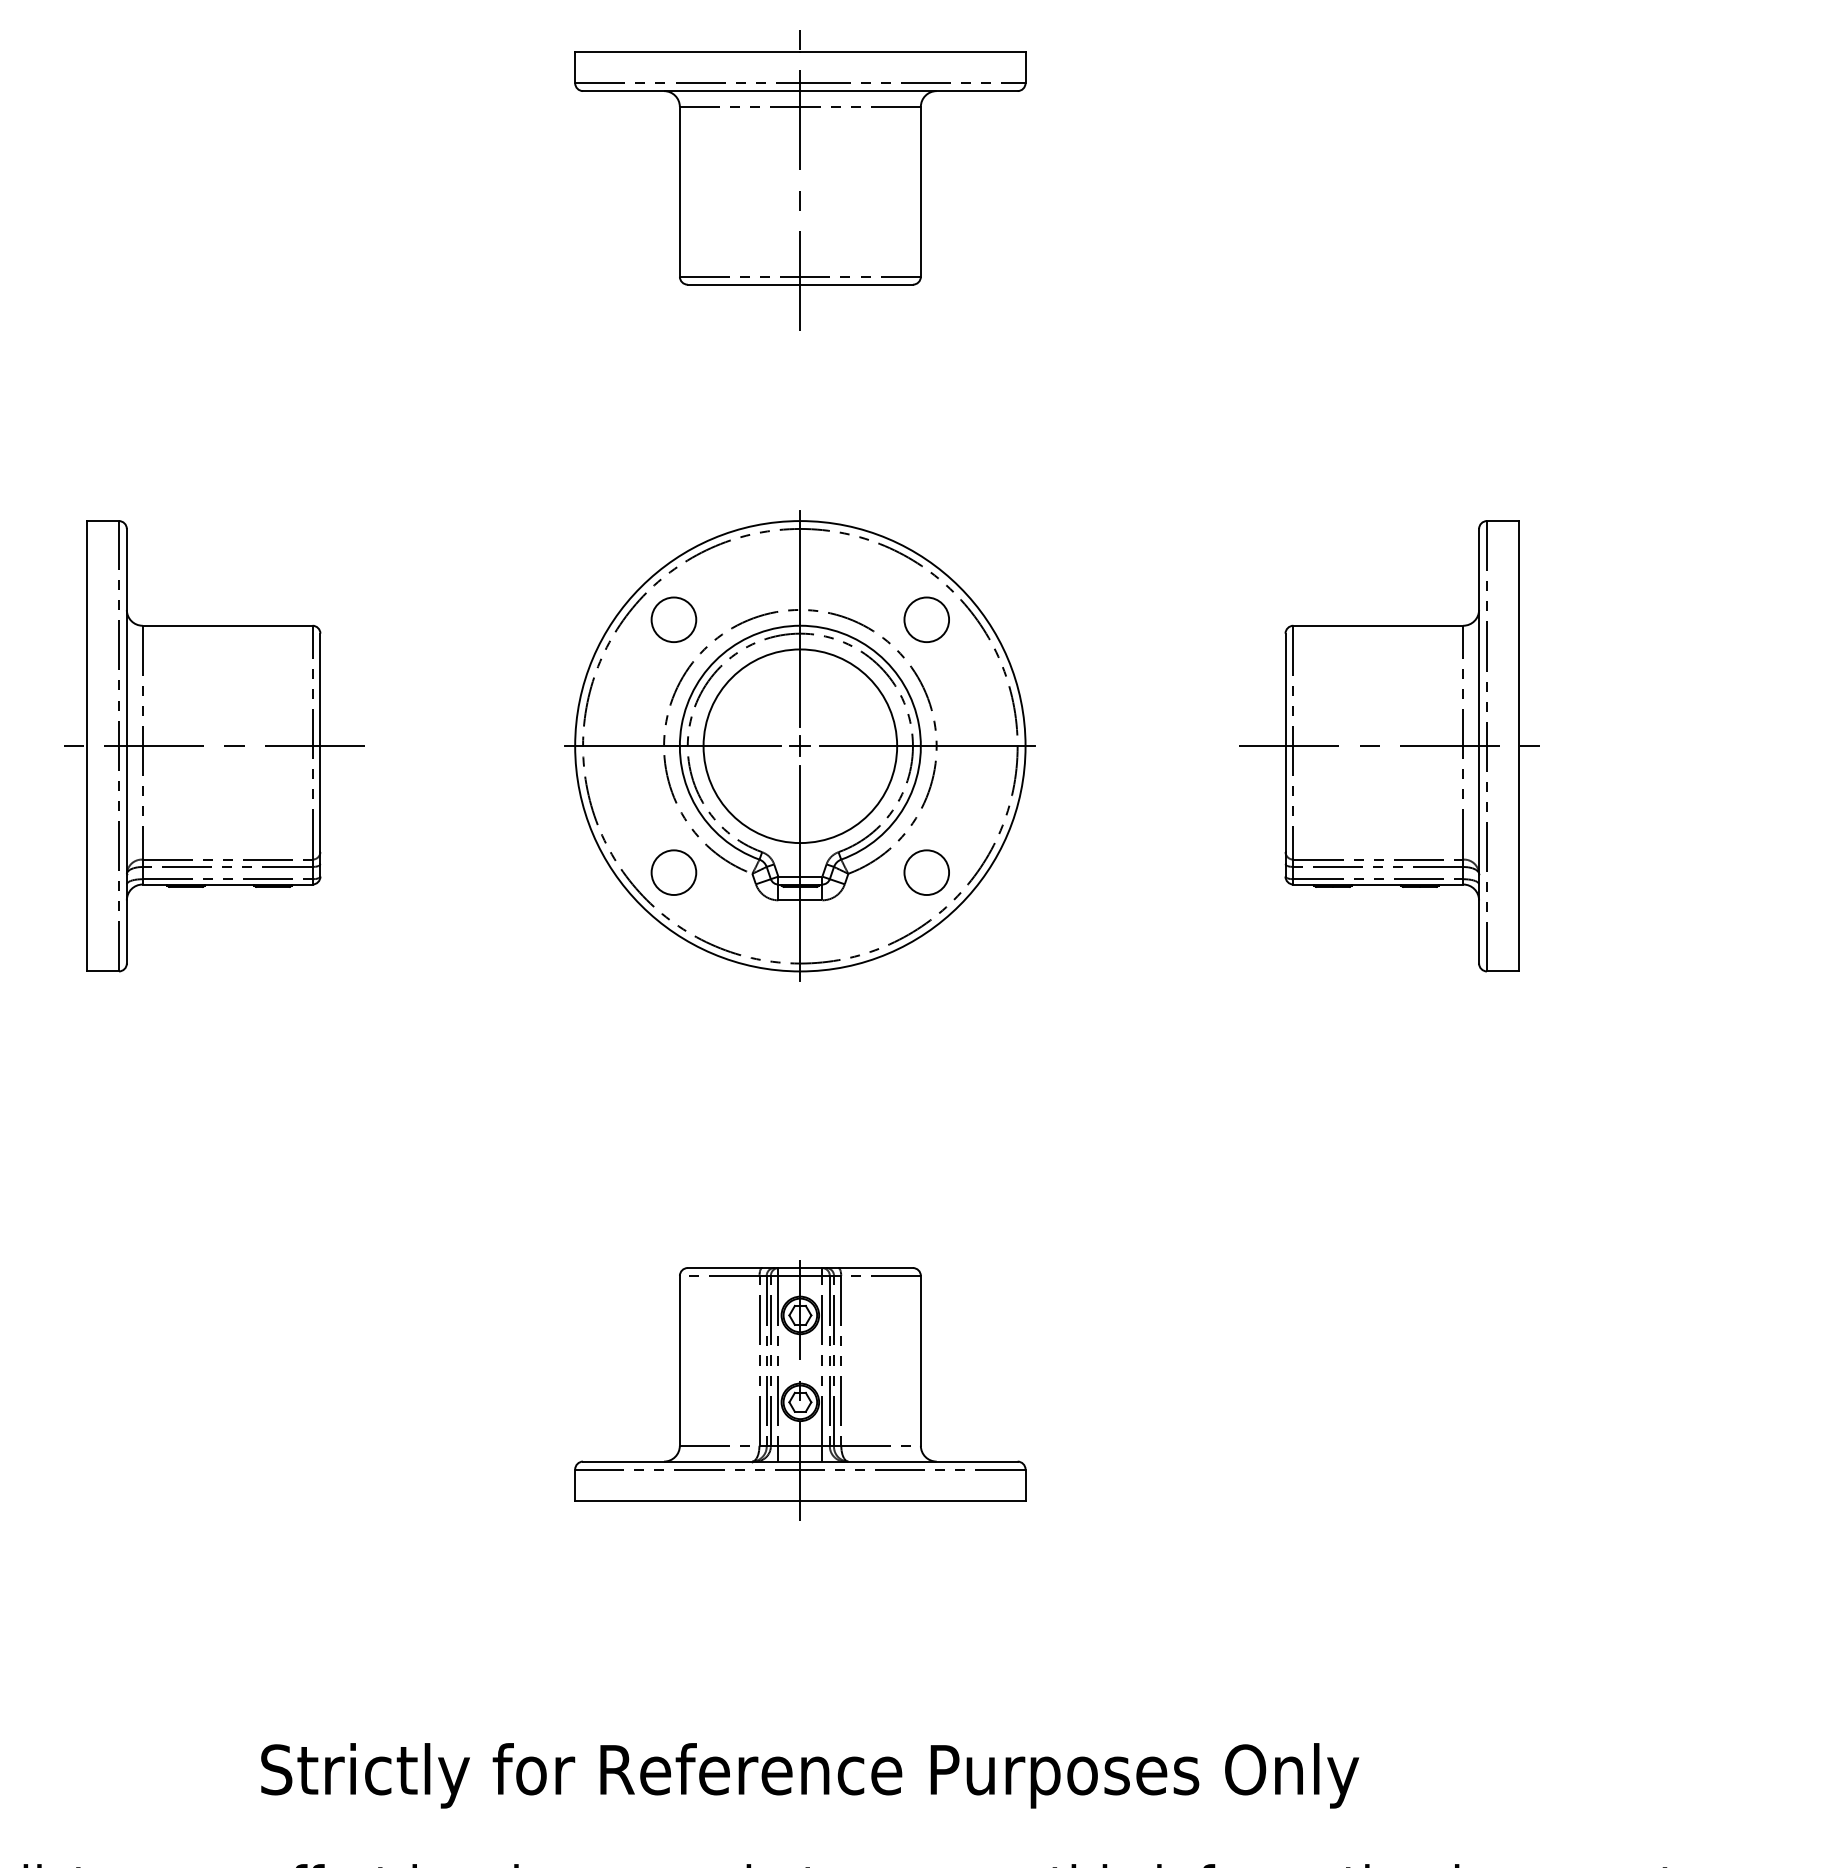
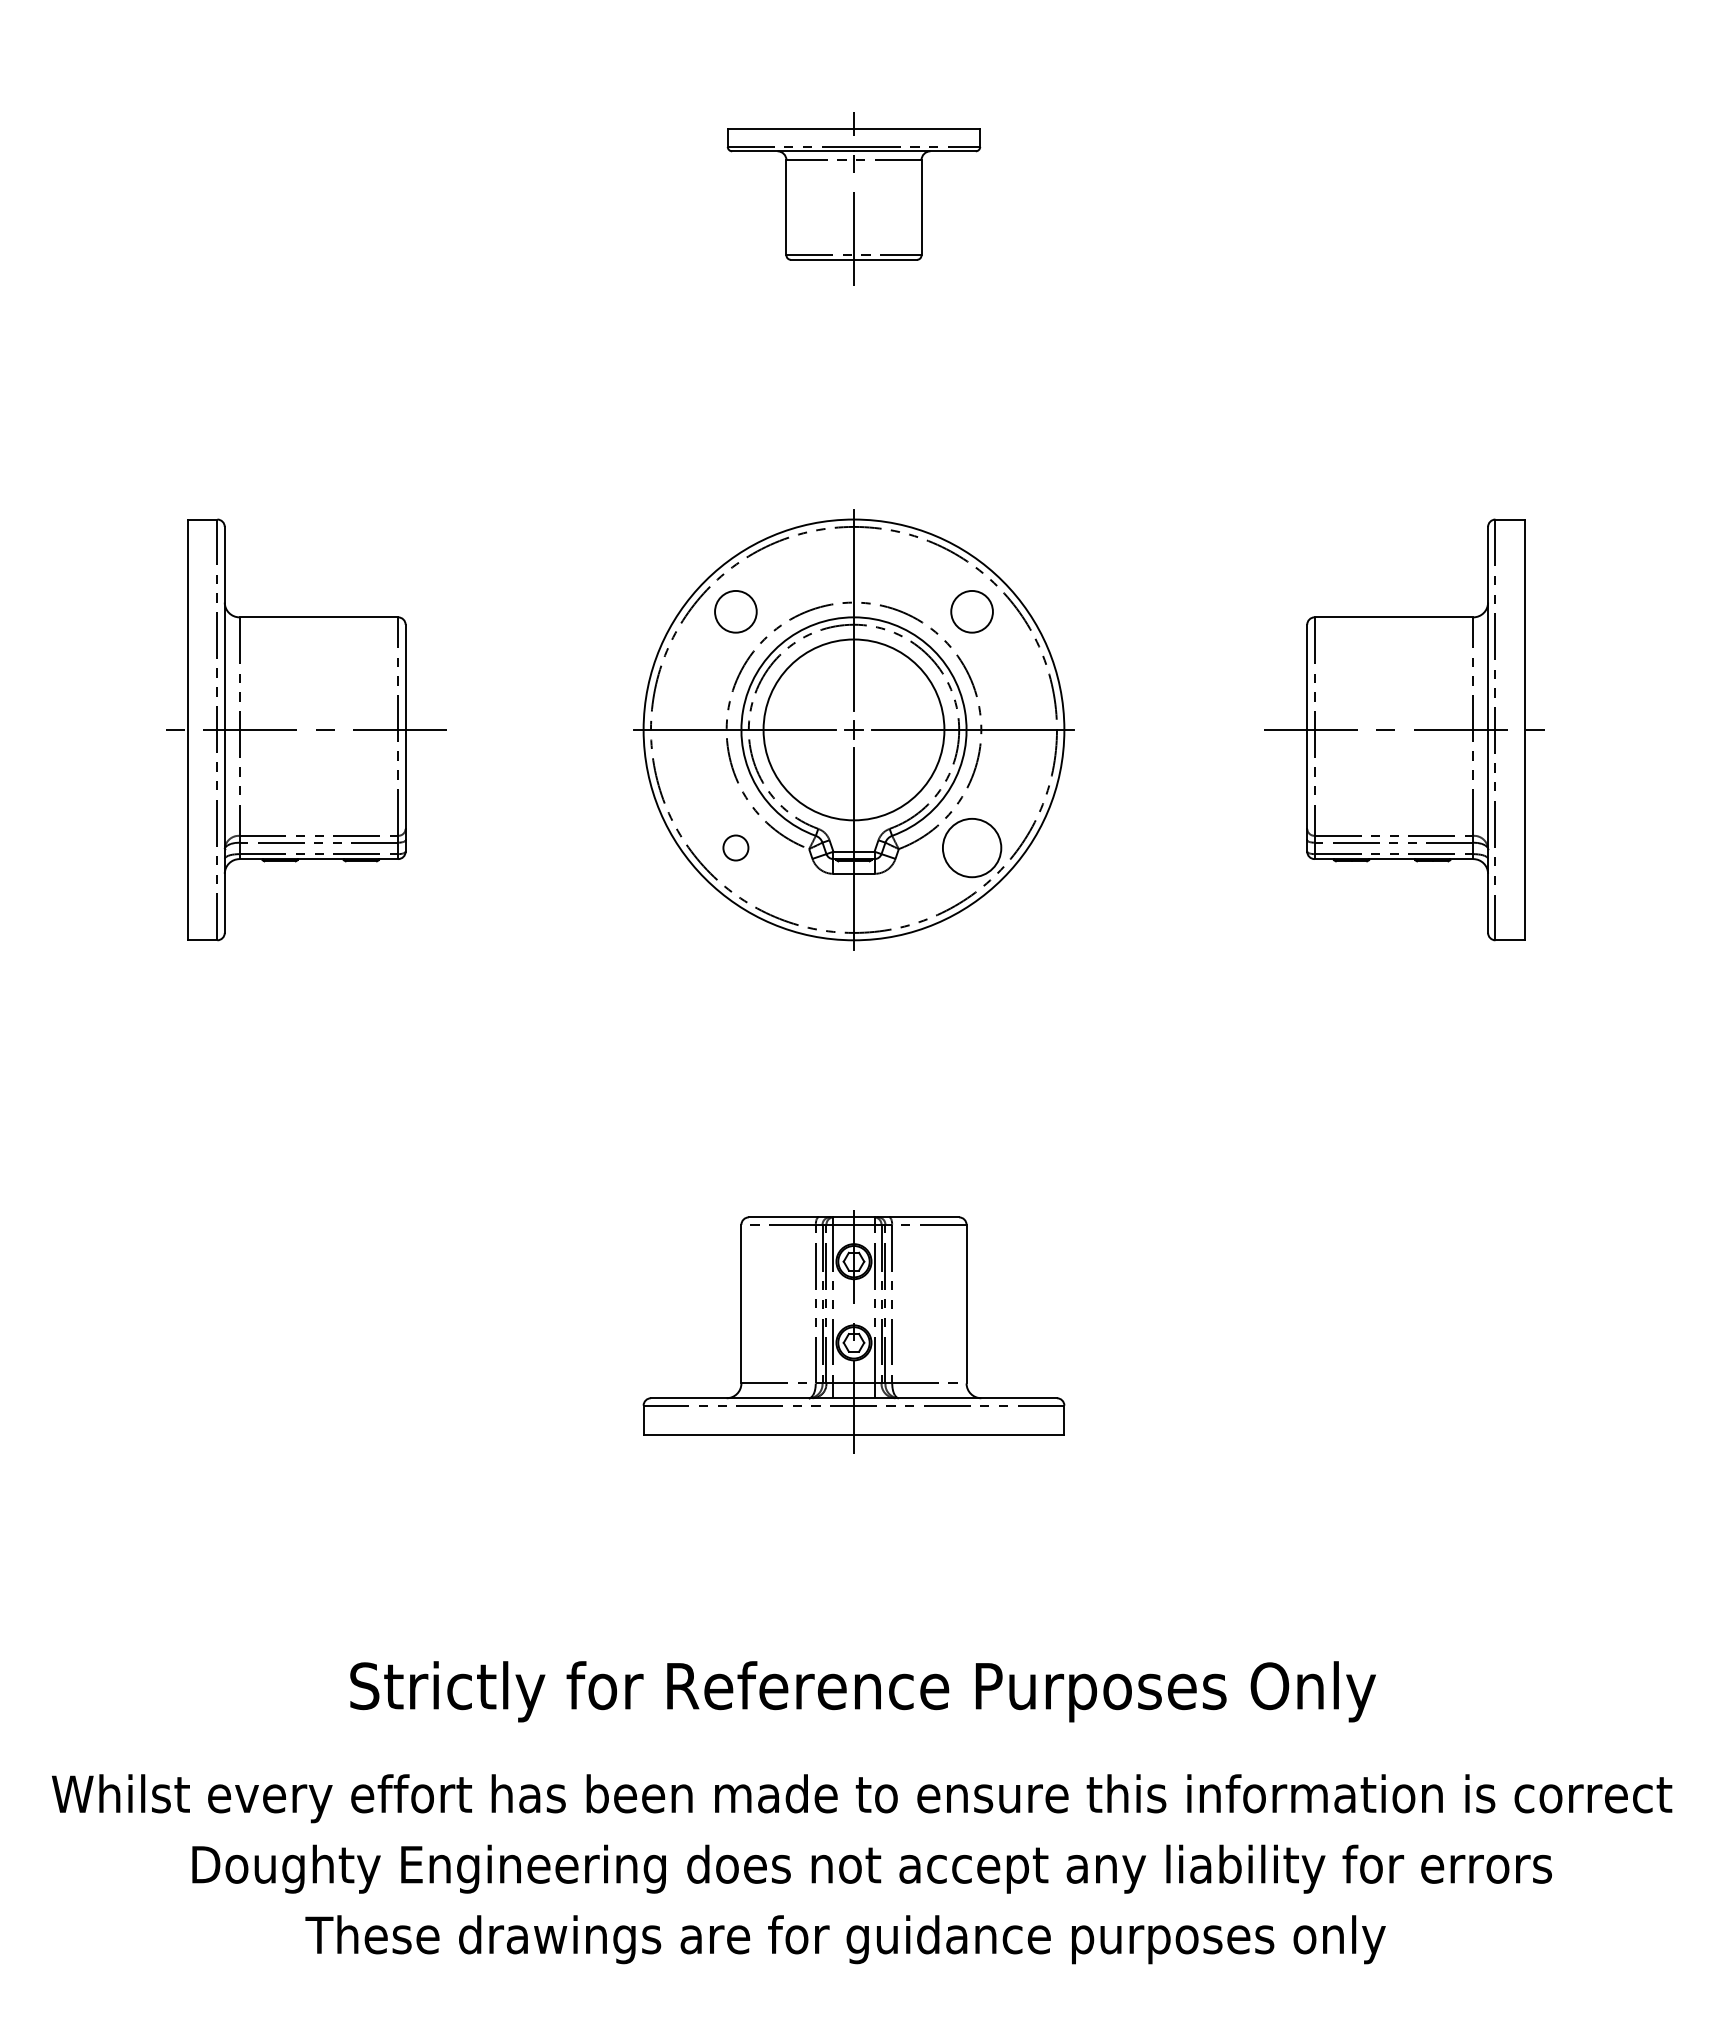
part: (799, 180) -> (853, 201), size x0.6
circle: (673, 872) -> (735, 847), size x0.6
circle: (926, 872) -> (971, 847), size x1.4

